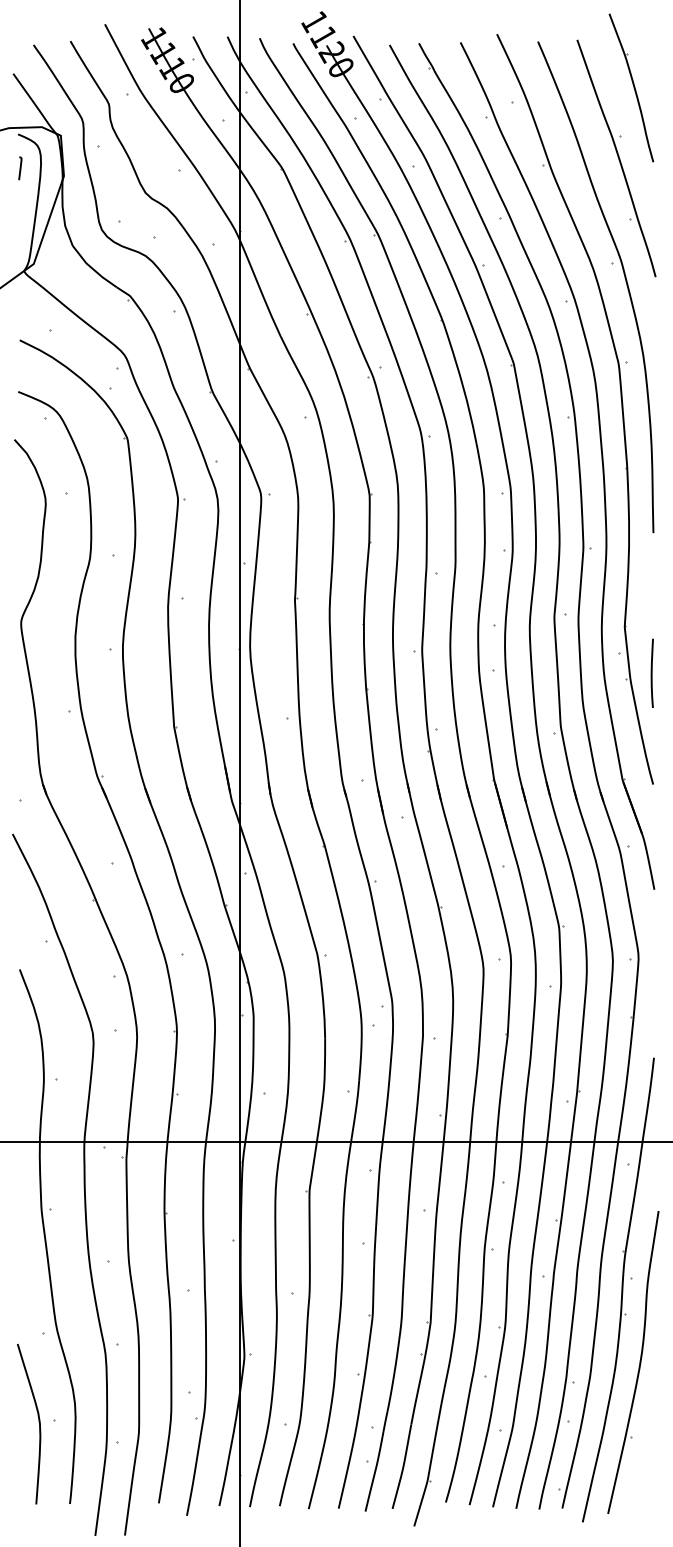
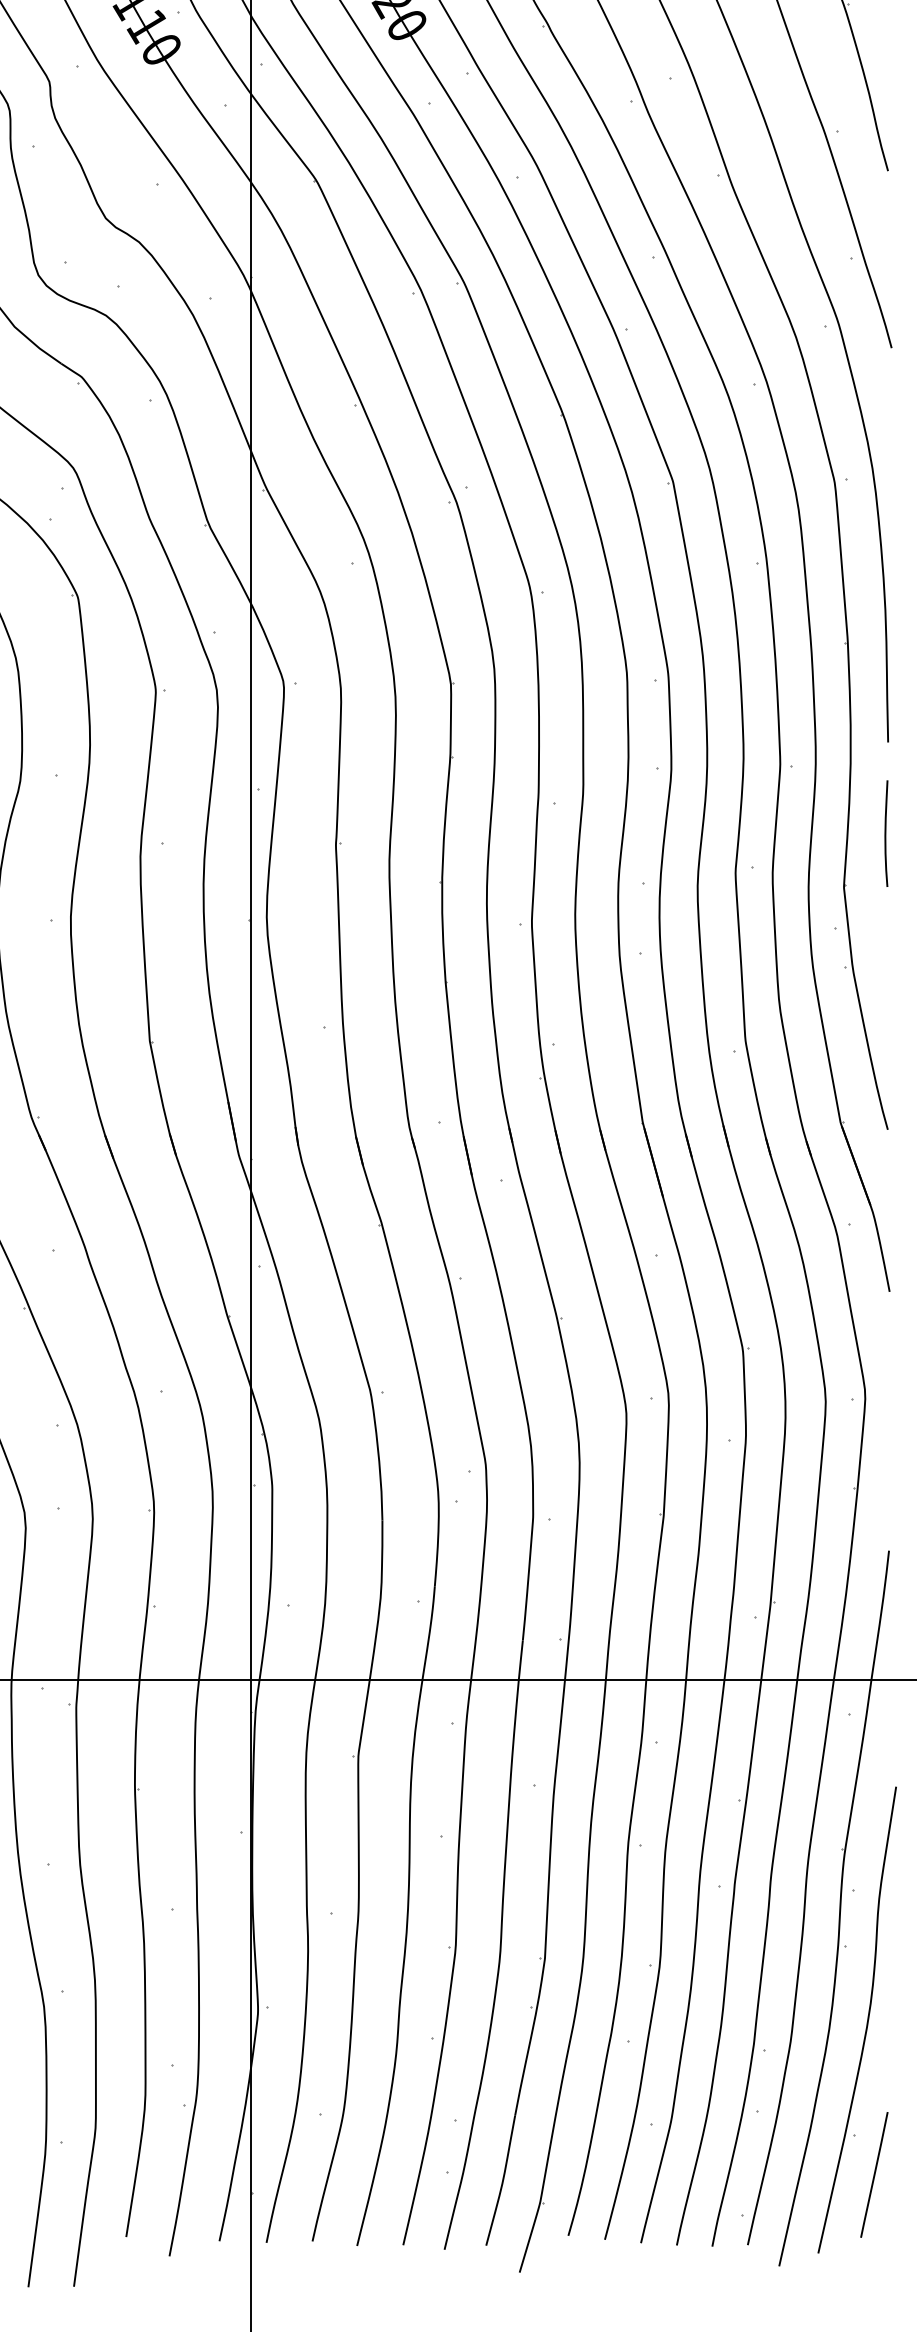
line: (651, 672) -> (885, 832), moved
line: (644, 1462) -> (874, 2174), added

